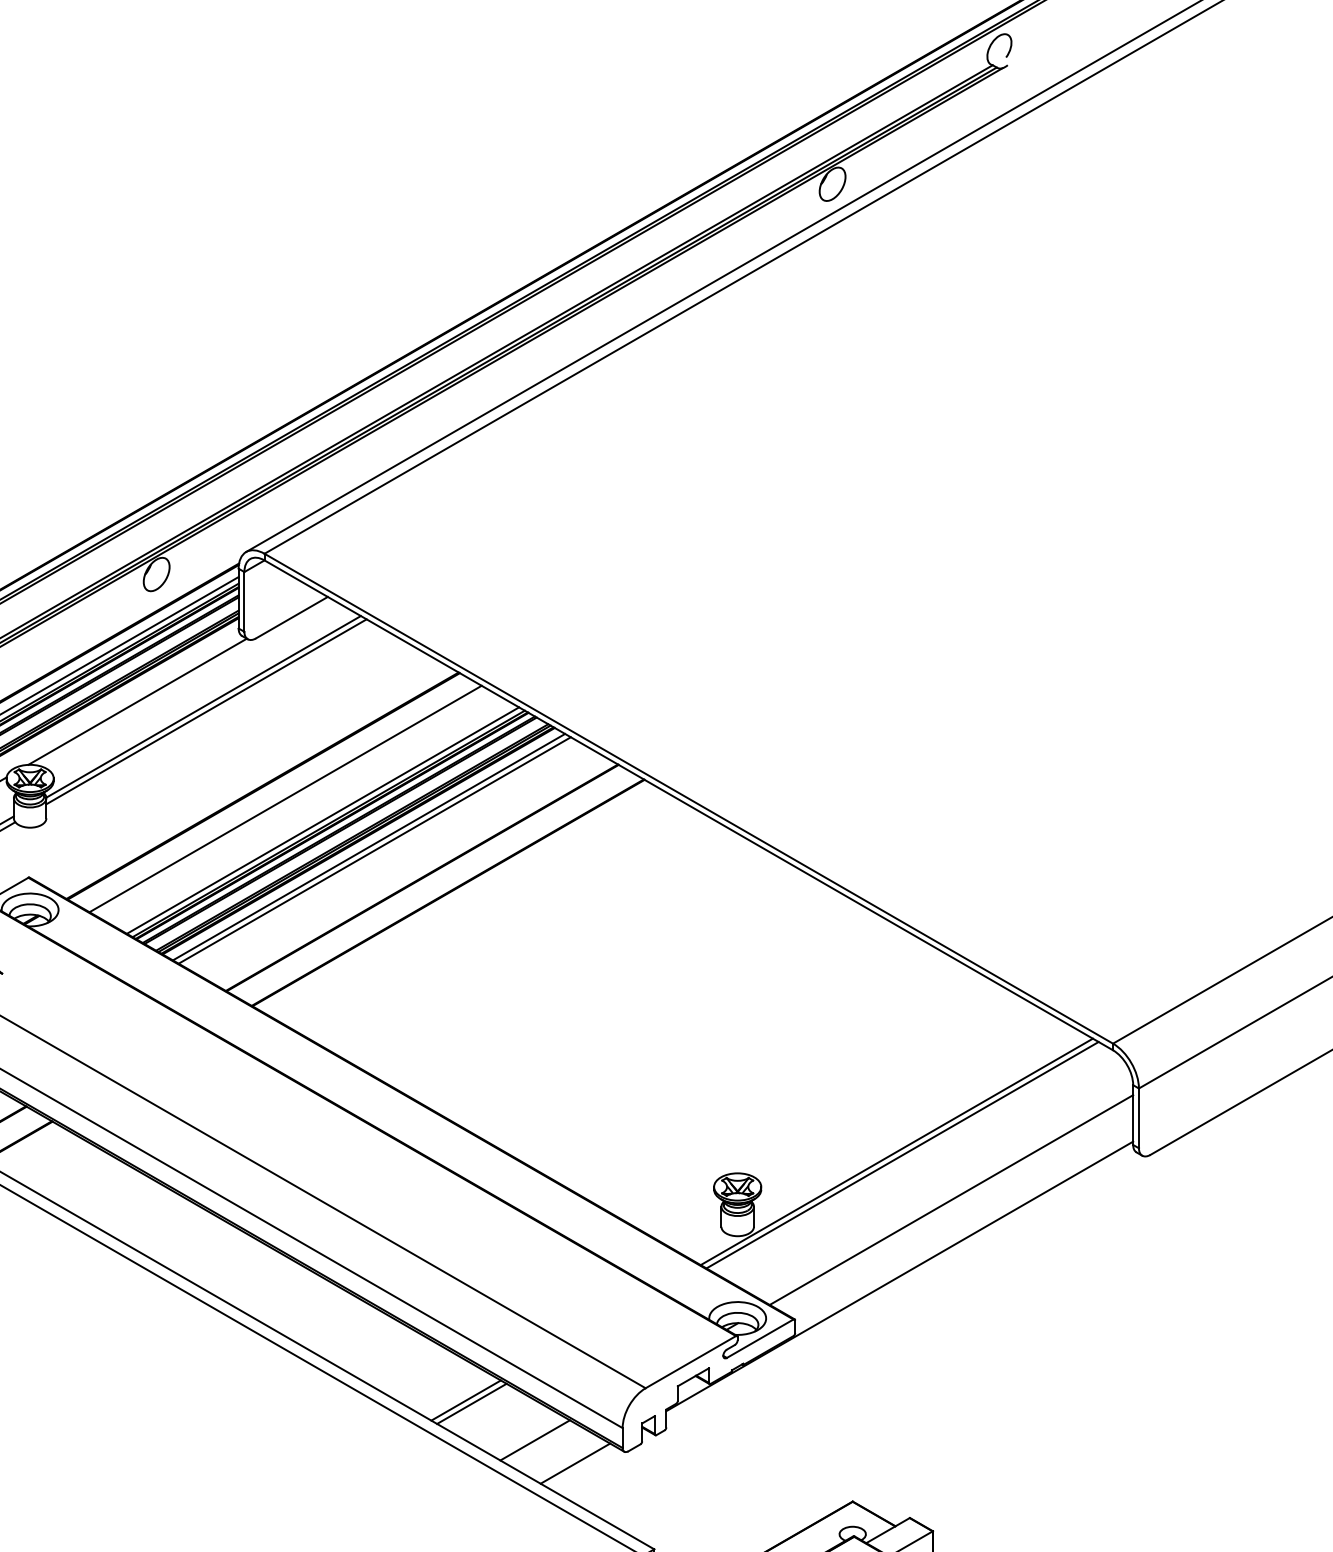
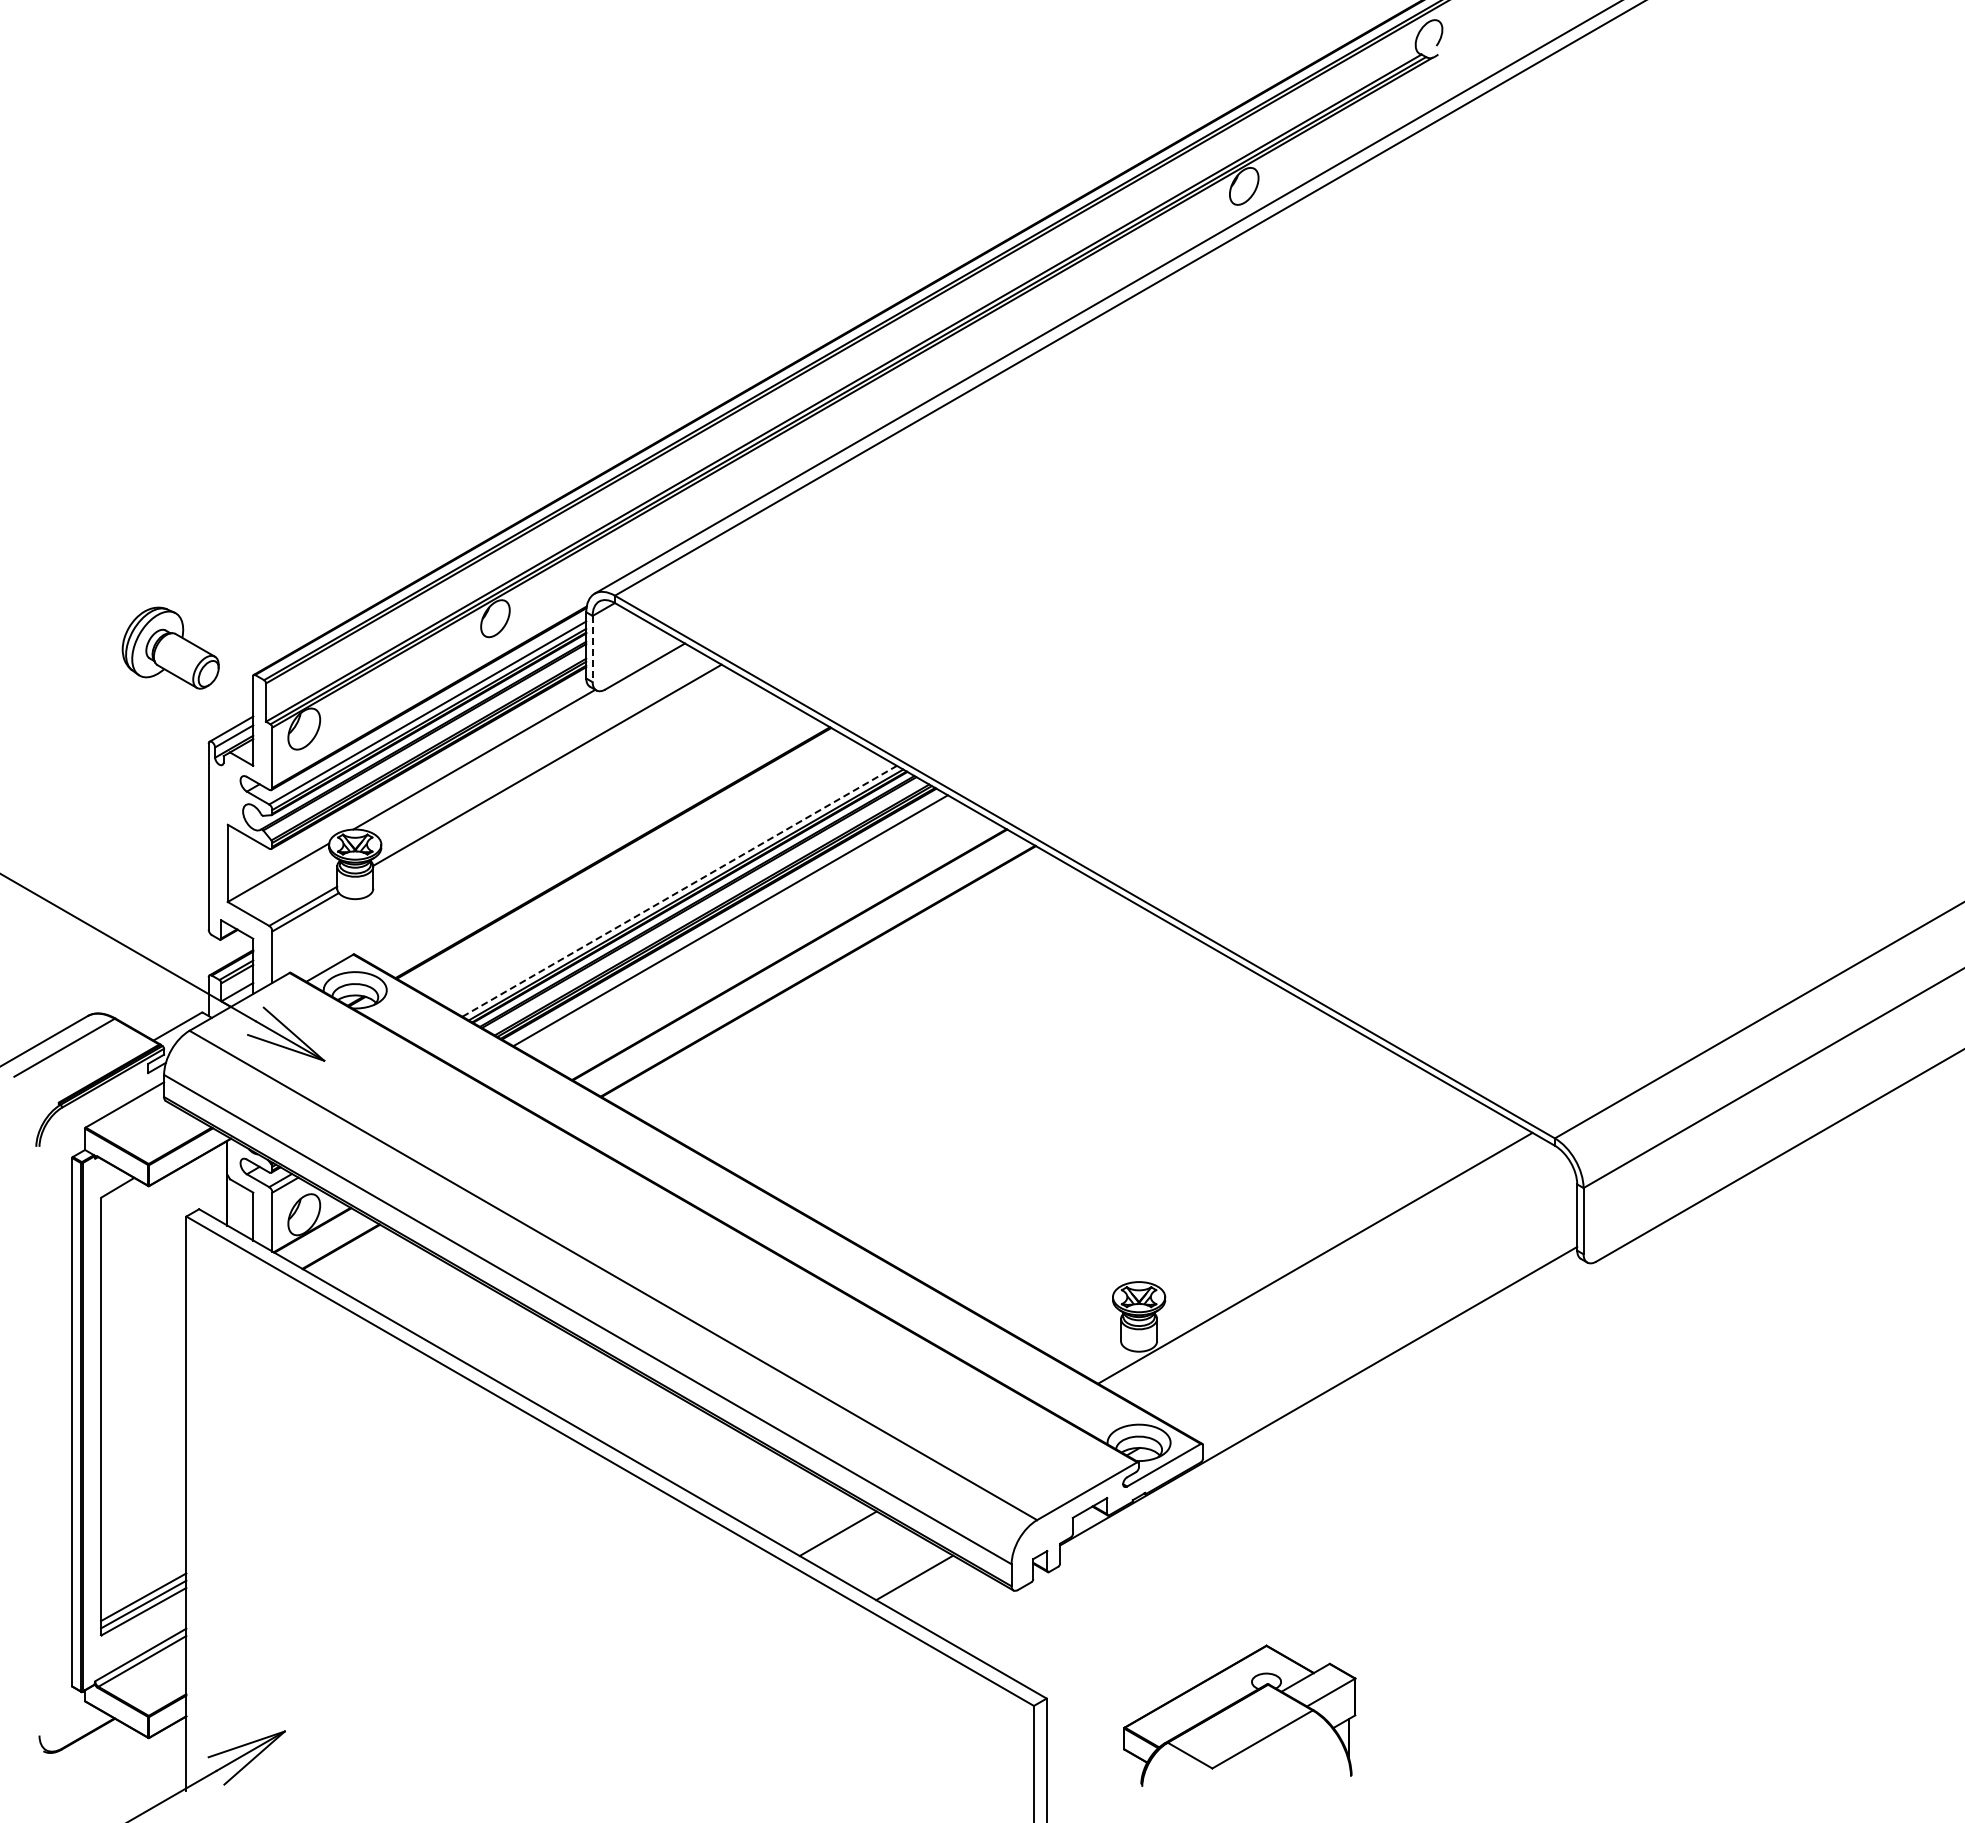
line: (244, 602) -> (592, 649), solid -> dashed
line: (206, 711) -> (550, 770), removed
line: (285, 798) -> (638, 866), removed
line: (322, 820) -> (679, 891), solid -> dashed
line: (374, 850) -> (736, 924), removed
line: (902, 1154) -> (1321, 1261), removed
line: (951, 1199) -> (1375, 1311), removed
line: (471, 1403) -> (844, 1537), removed
line: (574, 1463) -> (958, 1603), removed

